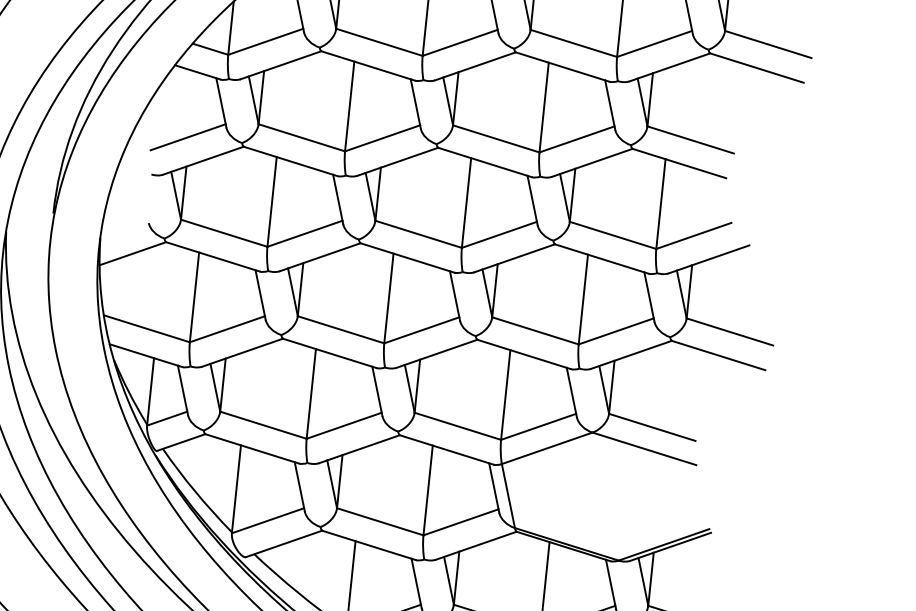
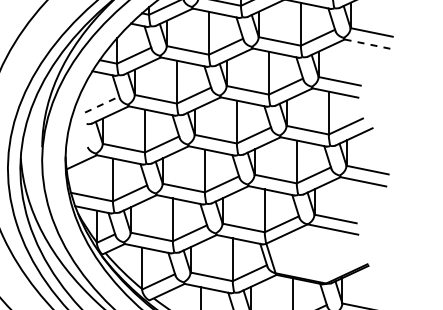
line: (756, 68) -> (367, 44), solid -> dashed
line: (188, 137) -> (102, 104), solid -> dashed

